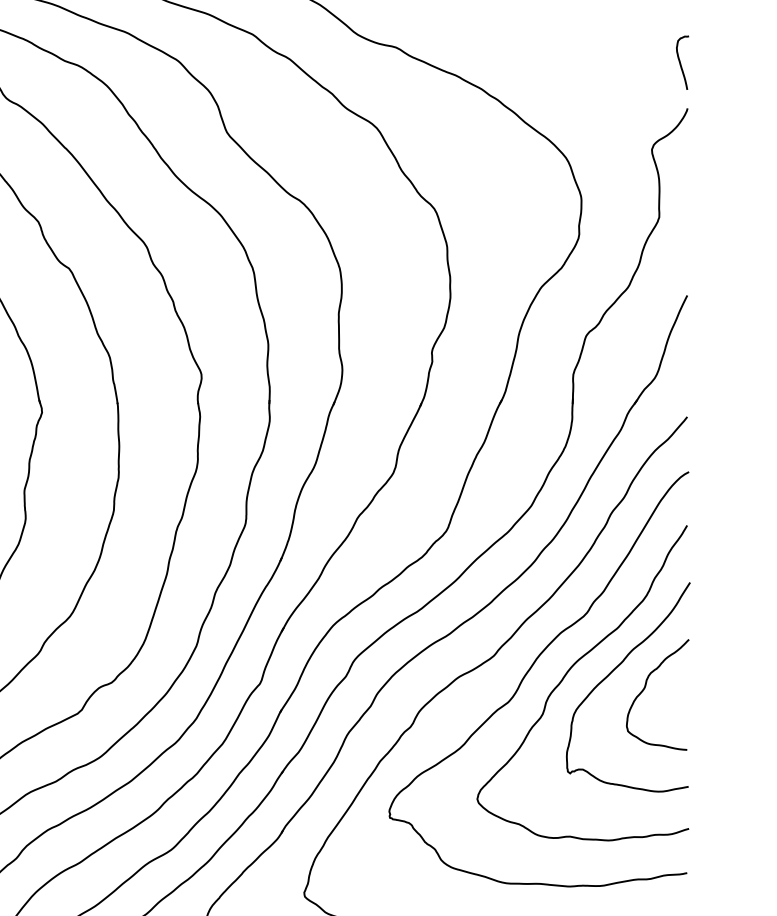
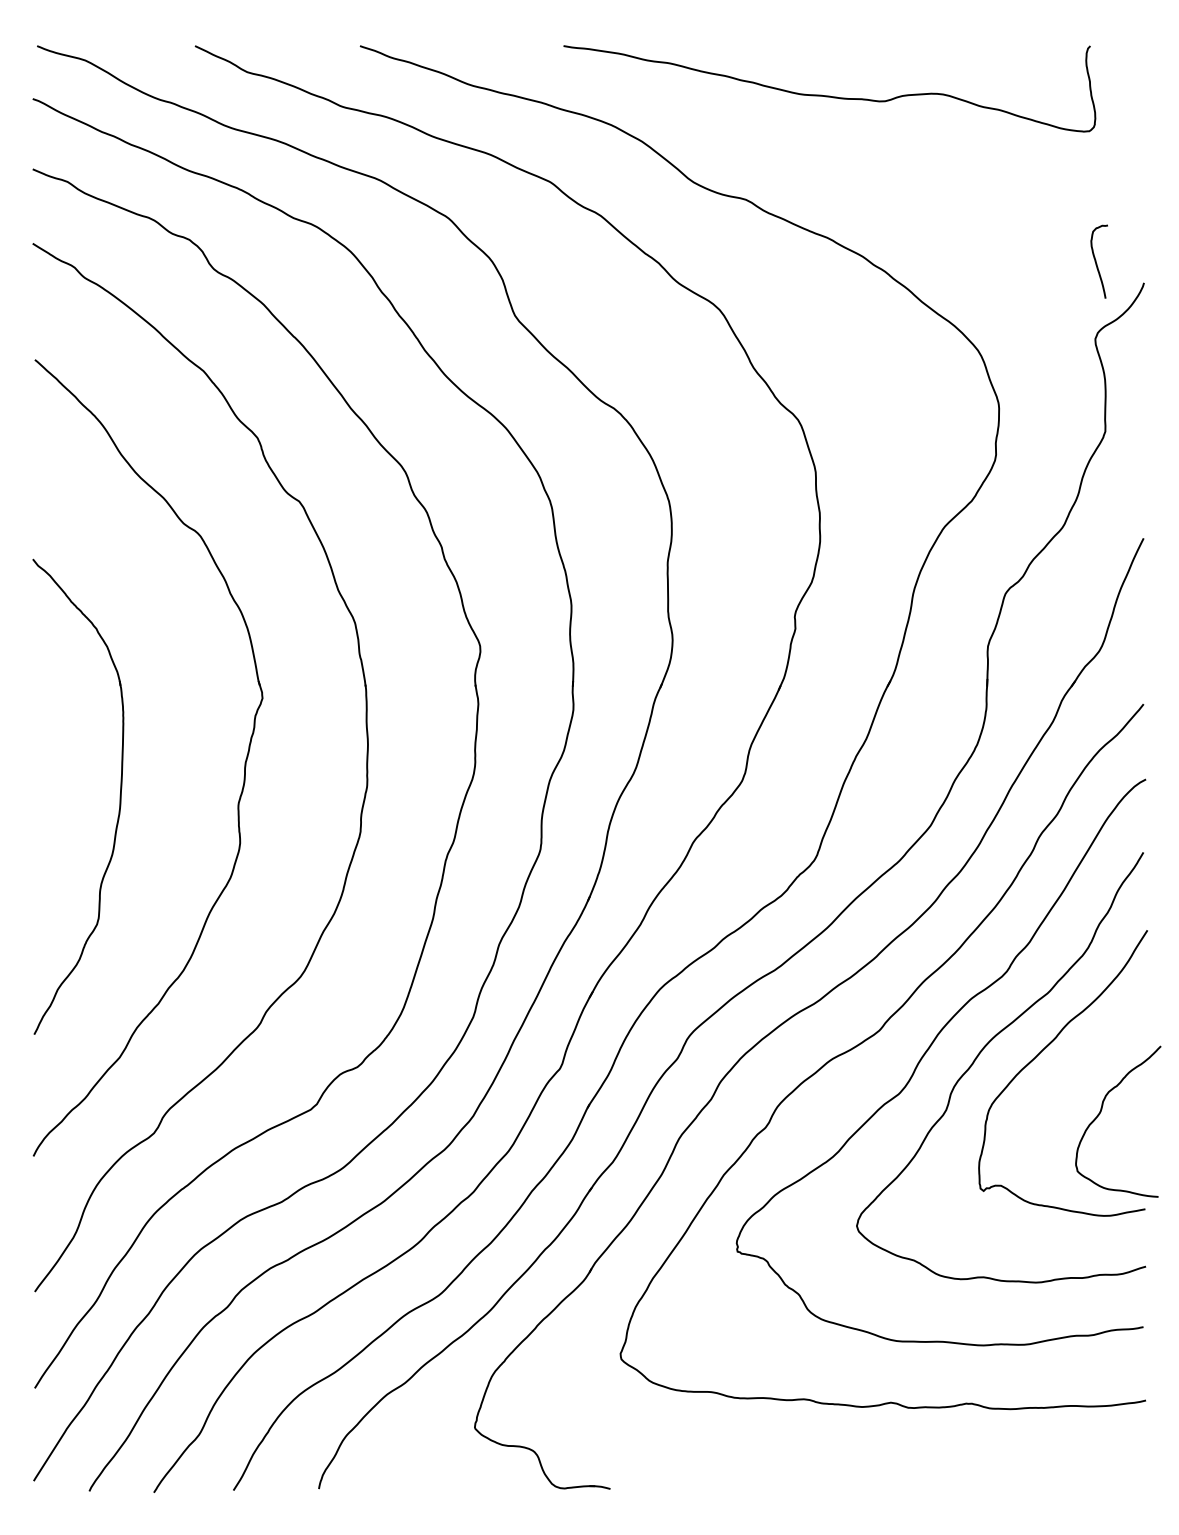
curve: (680, 62) -> (1096, 261), moved
curve: (645, 688) -> (1101, 1112), moved

